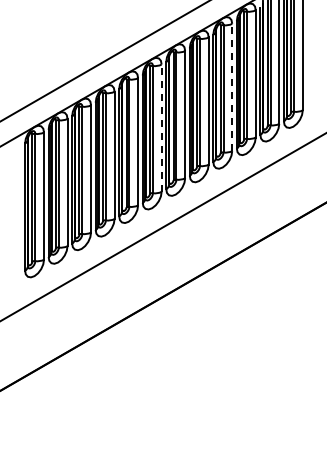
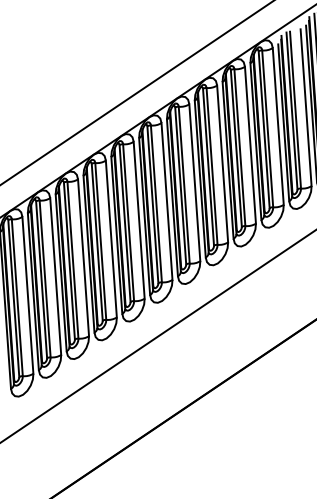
line: (232, 87) -> (250, 145), dashed -> solid
line: (161, 128) -> (166, 201), dashed -> solid

